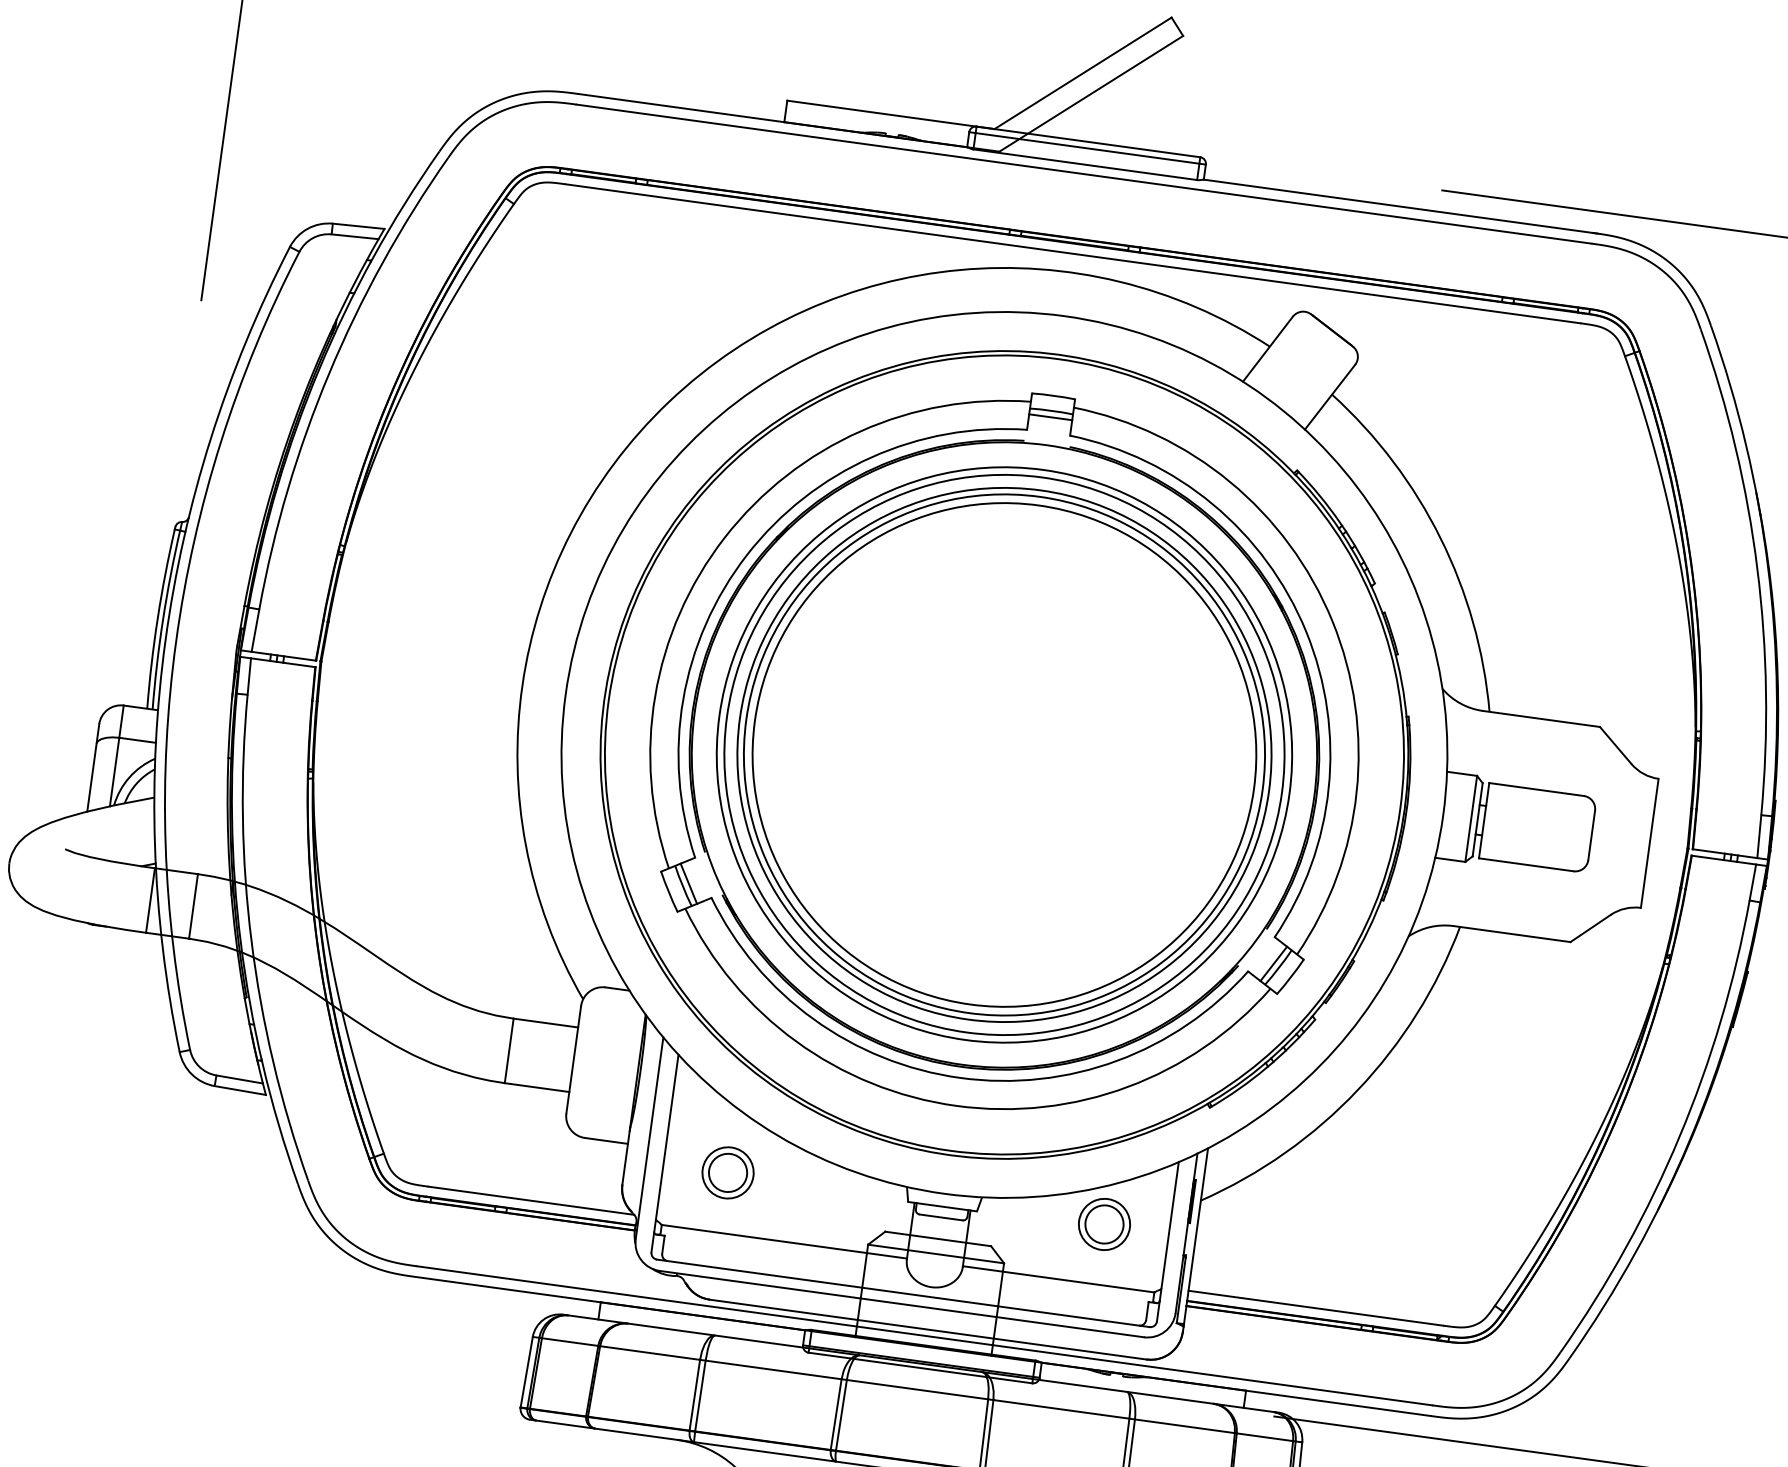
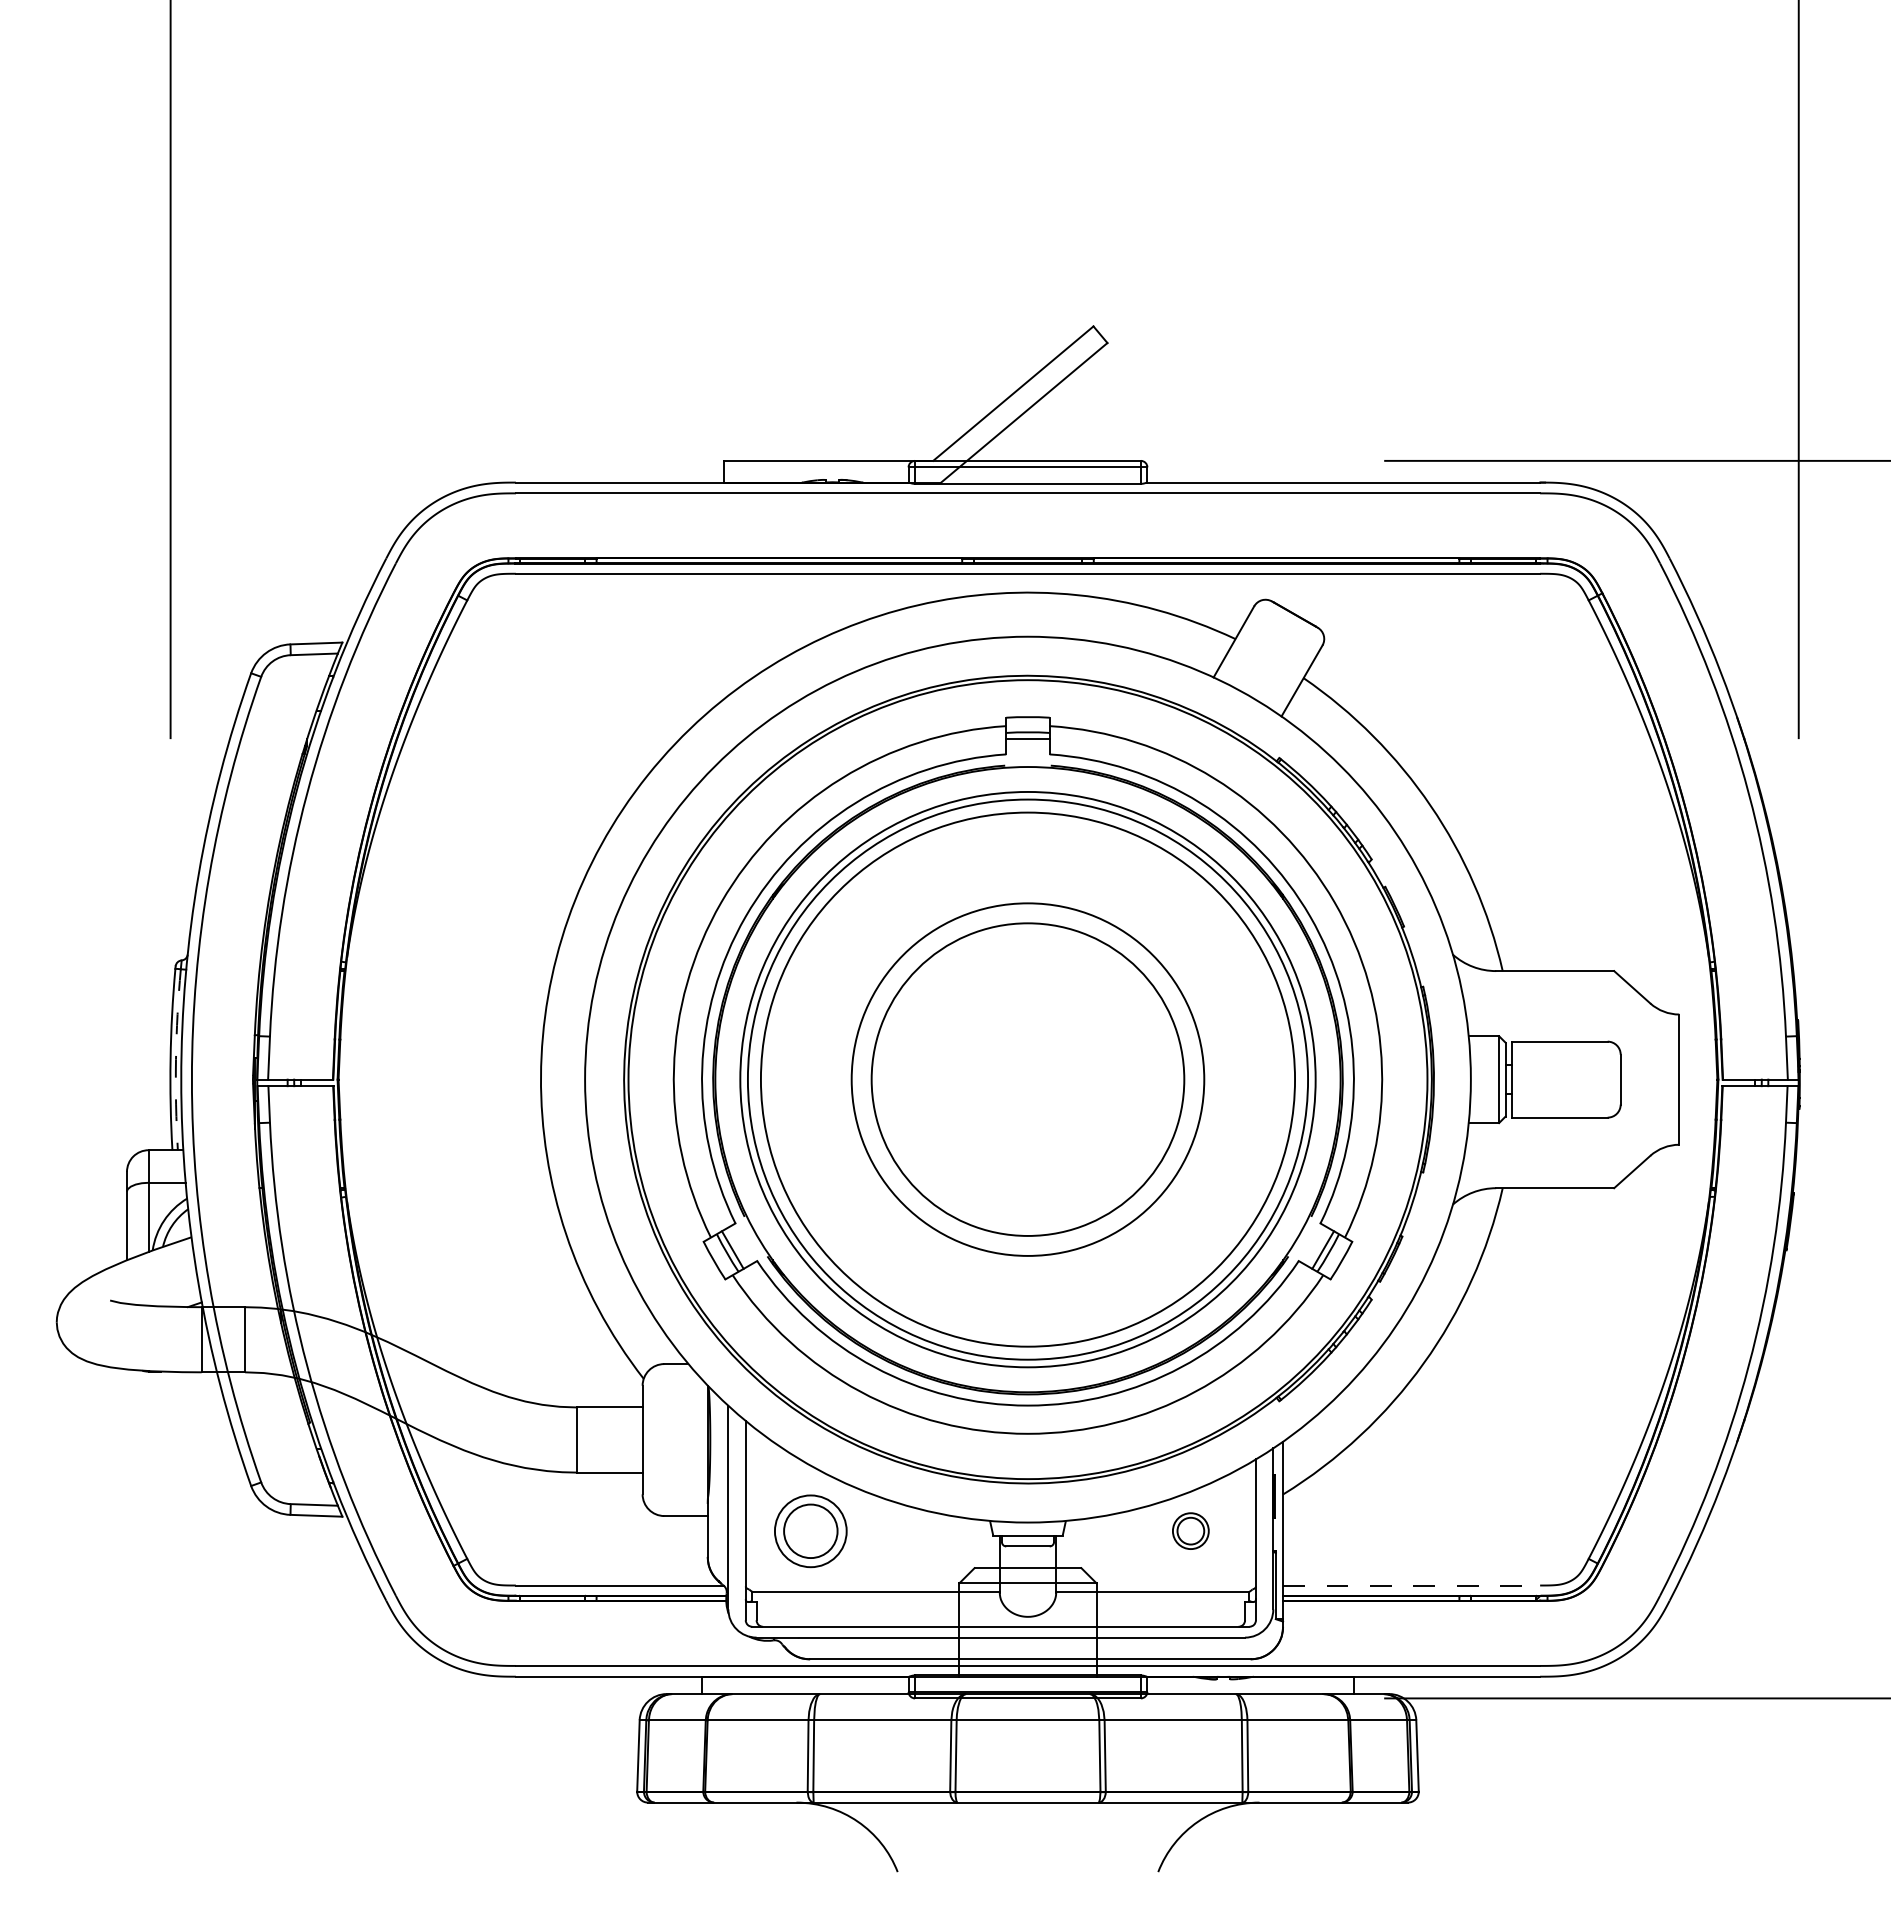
arc: (163, 619) -> (176, 1059), solid -> dashed
circle: (1004, 754) -> (1027, 1079), size x0.6
circle: (1004, 754) -> (1027, 1079), size x0.7
part: (727, 1172) -> (810, 1530), size x1.4
part: (1104, 1223) -> (1190, 1530), size x0.7
line: (1315, 1308) -> (1411, 1585), solid -> dashed

